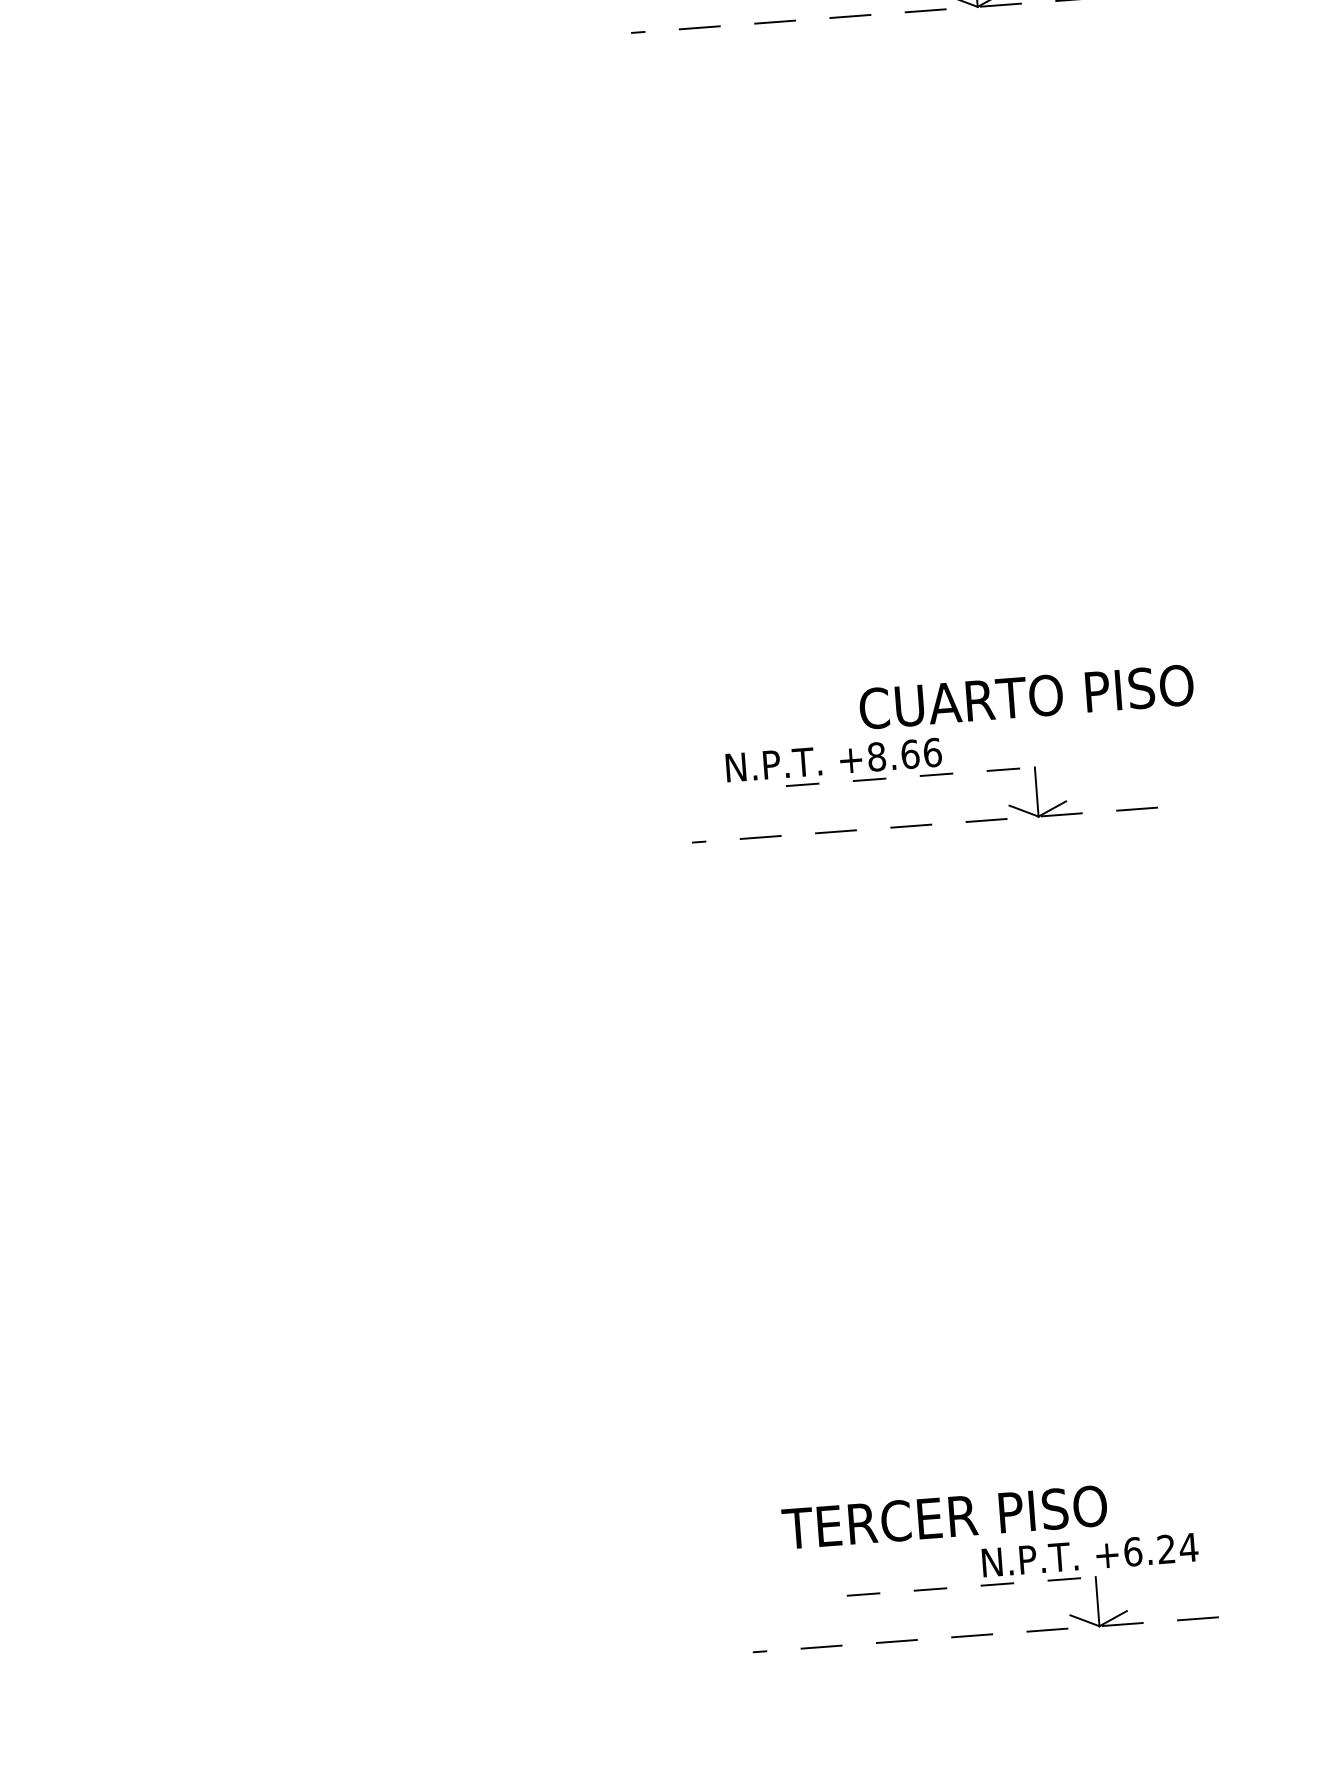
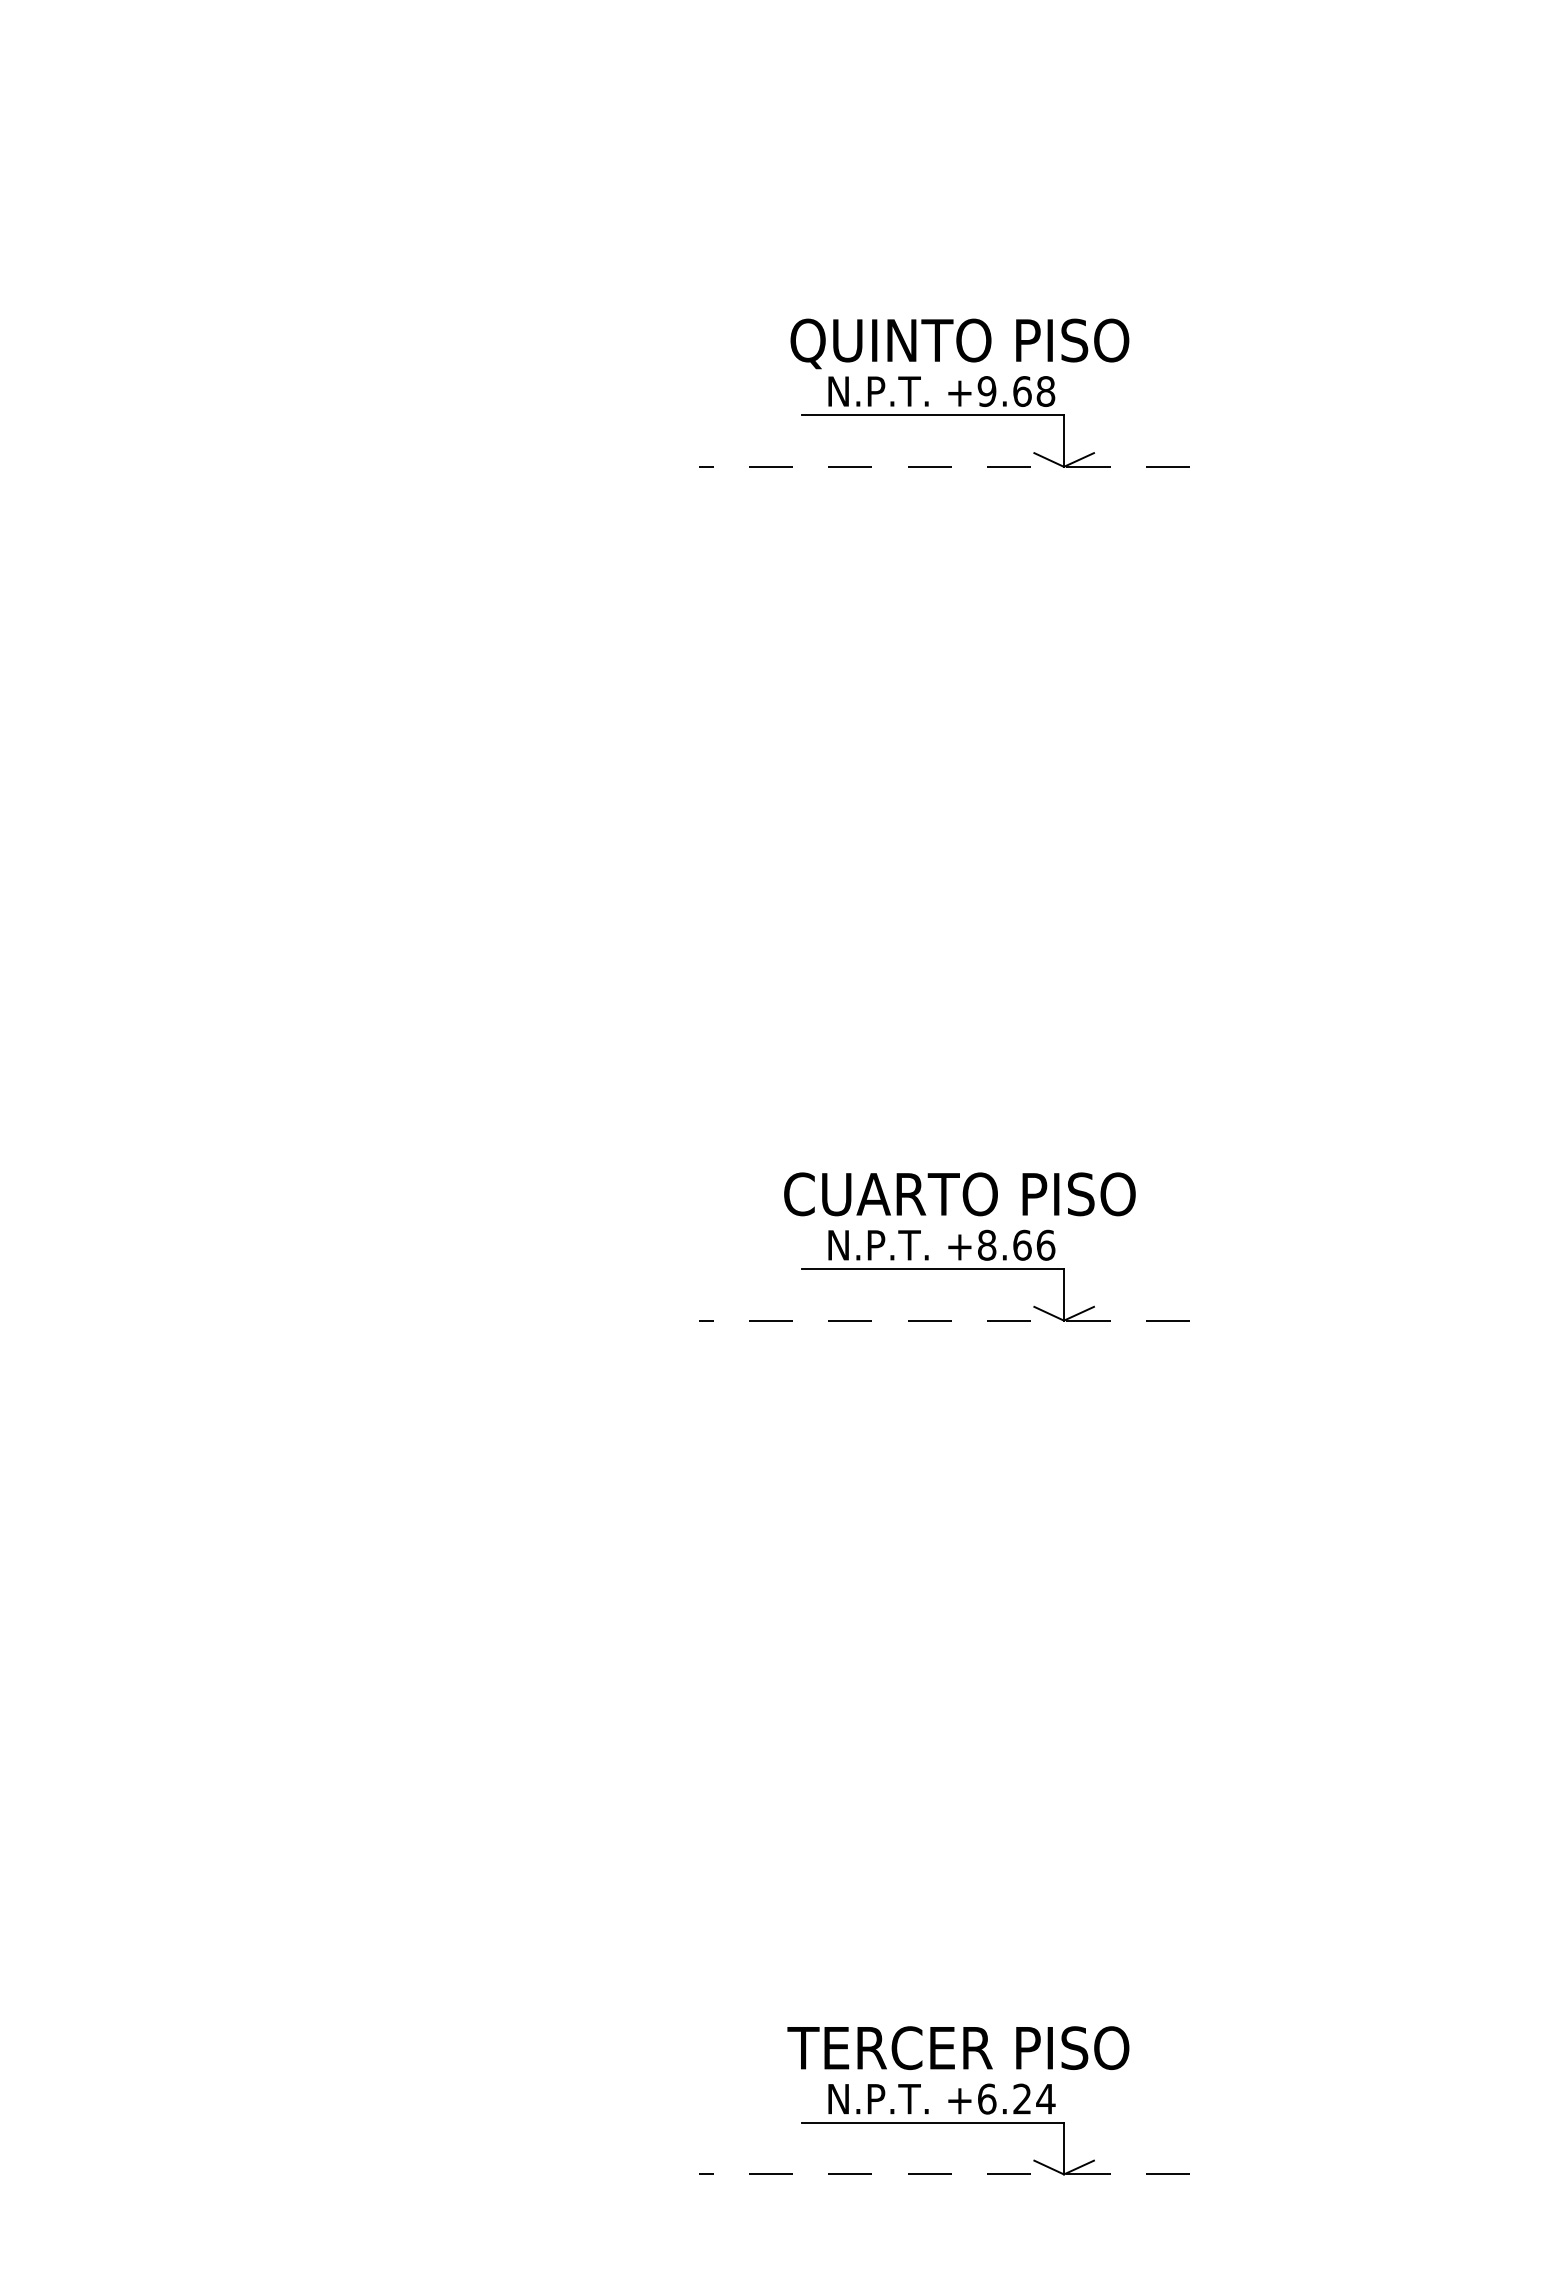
text: (1026, 697) -> (959, 1194), moved
text: (833, 759) -> (941, 1244), moved
line: (911, 776) -> (933, 1268), dashed -> solid
text: (944, 1516) -> (958, 2047), moved
text: (1089, 1554) -> (941, 2098), moved
line: (971, 1586) -> (933, 2122), dashed -> solid

